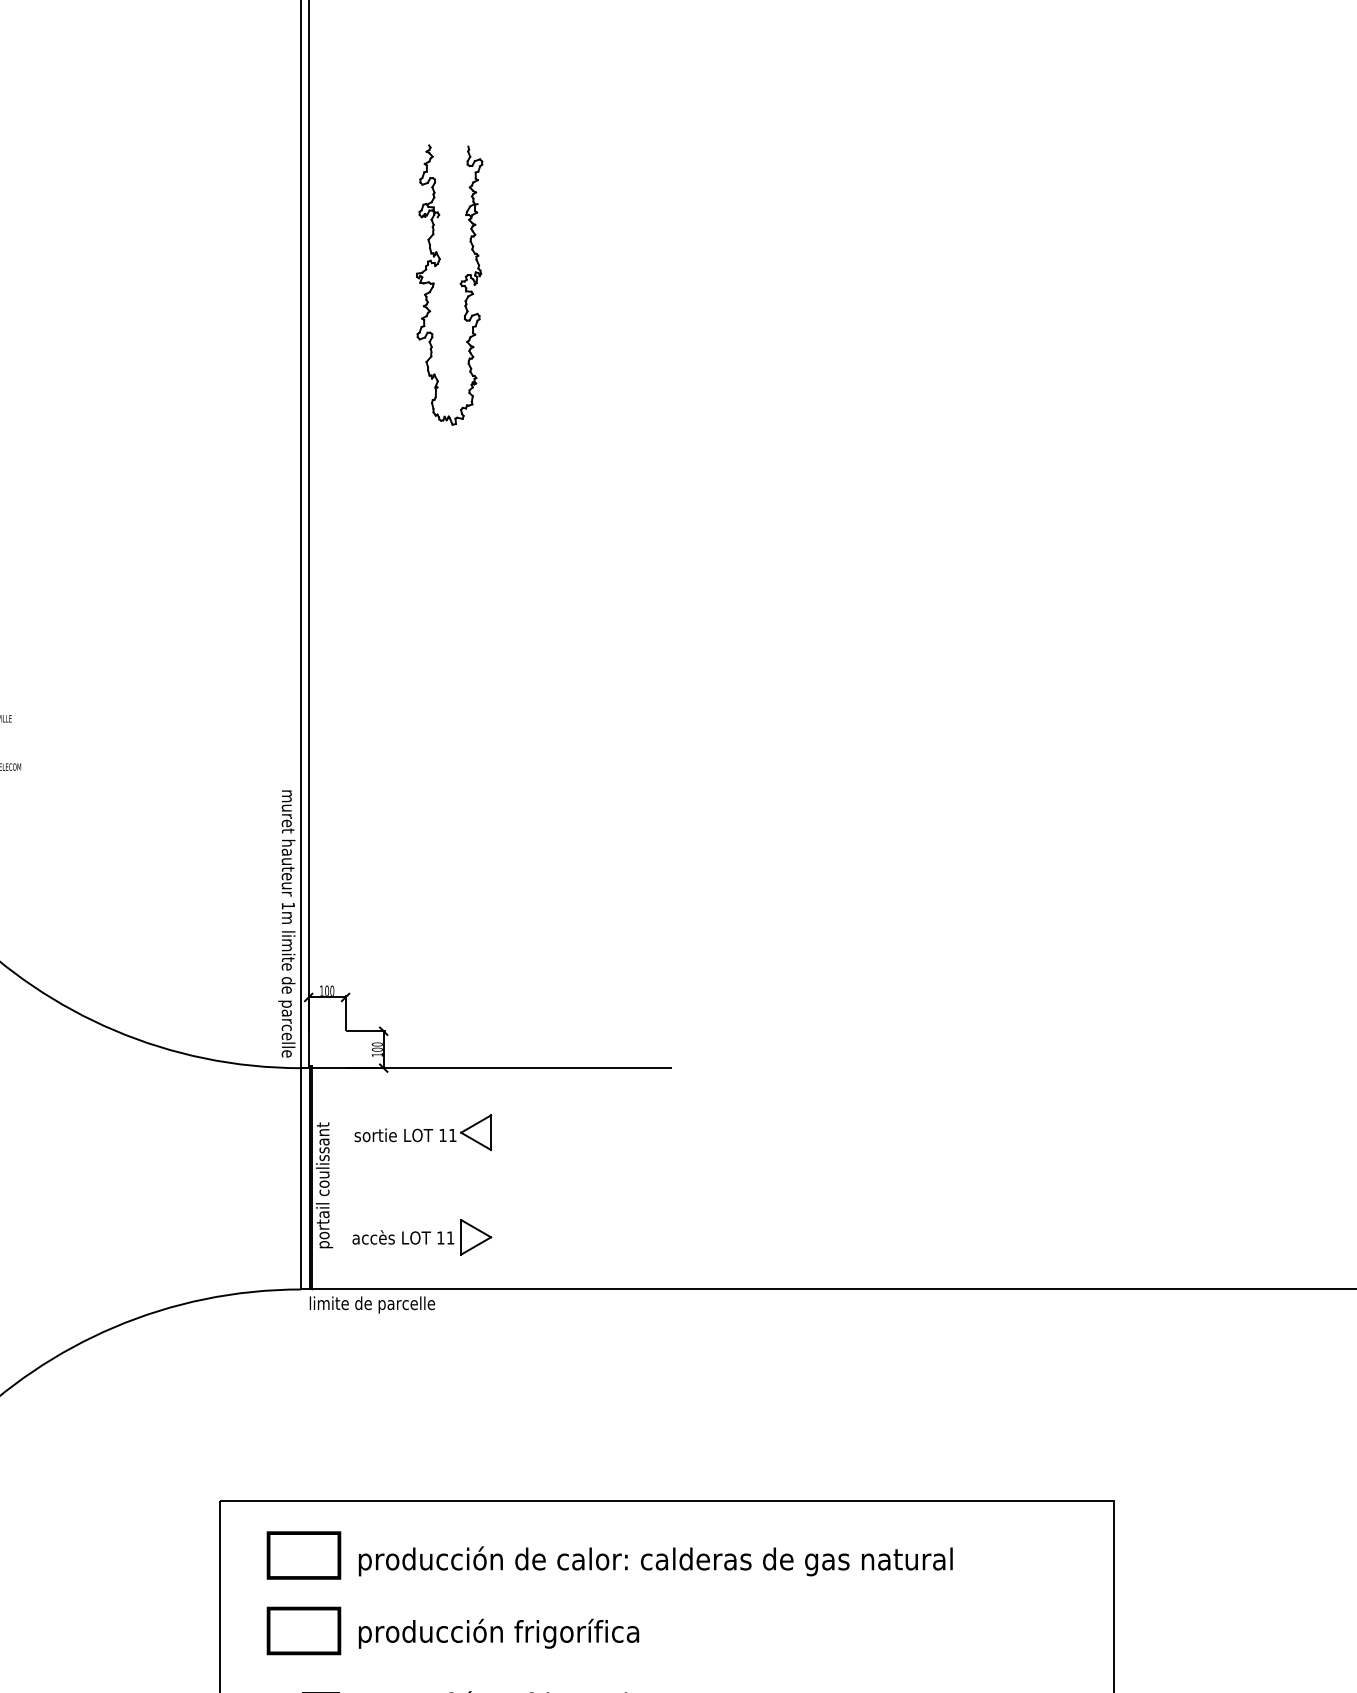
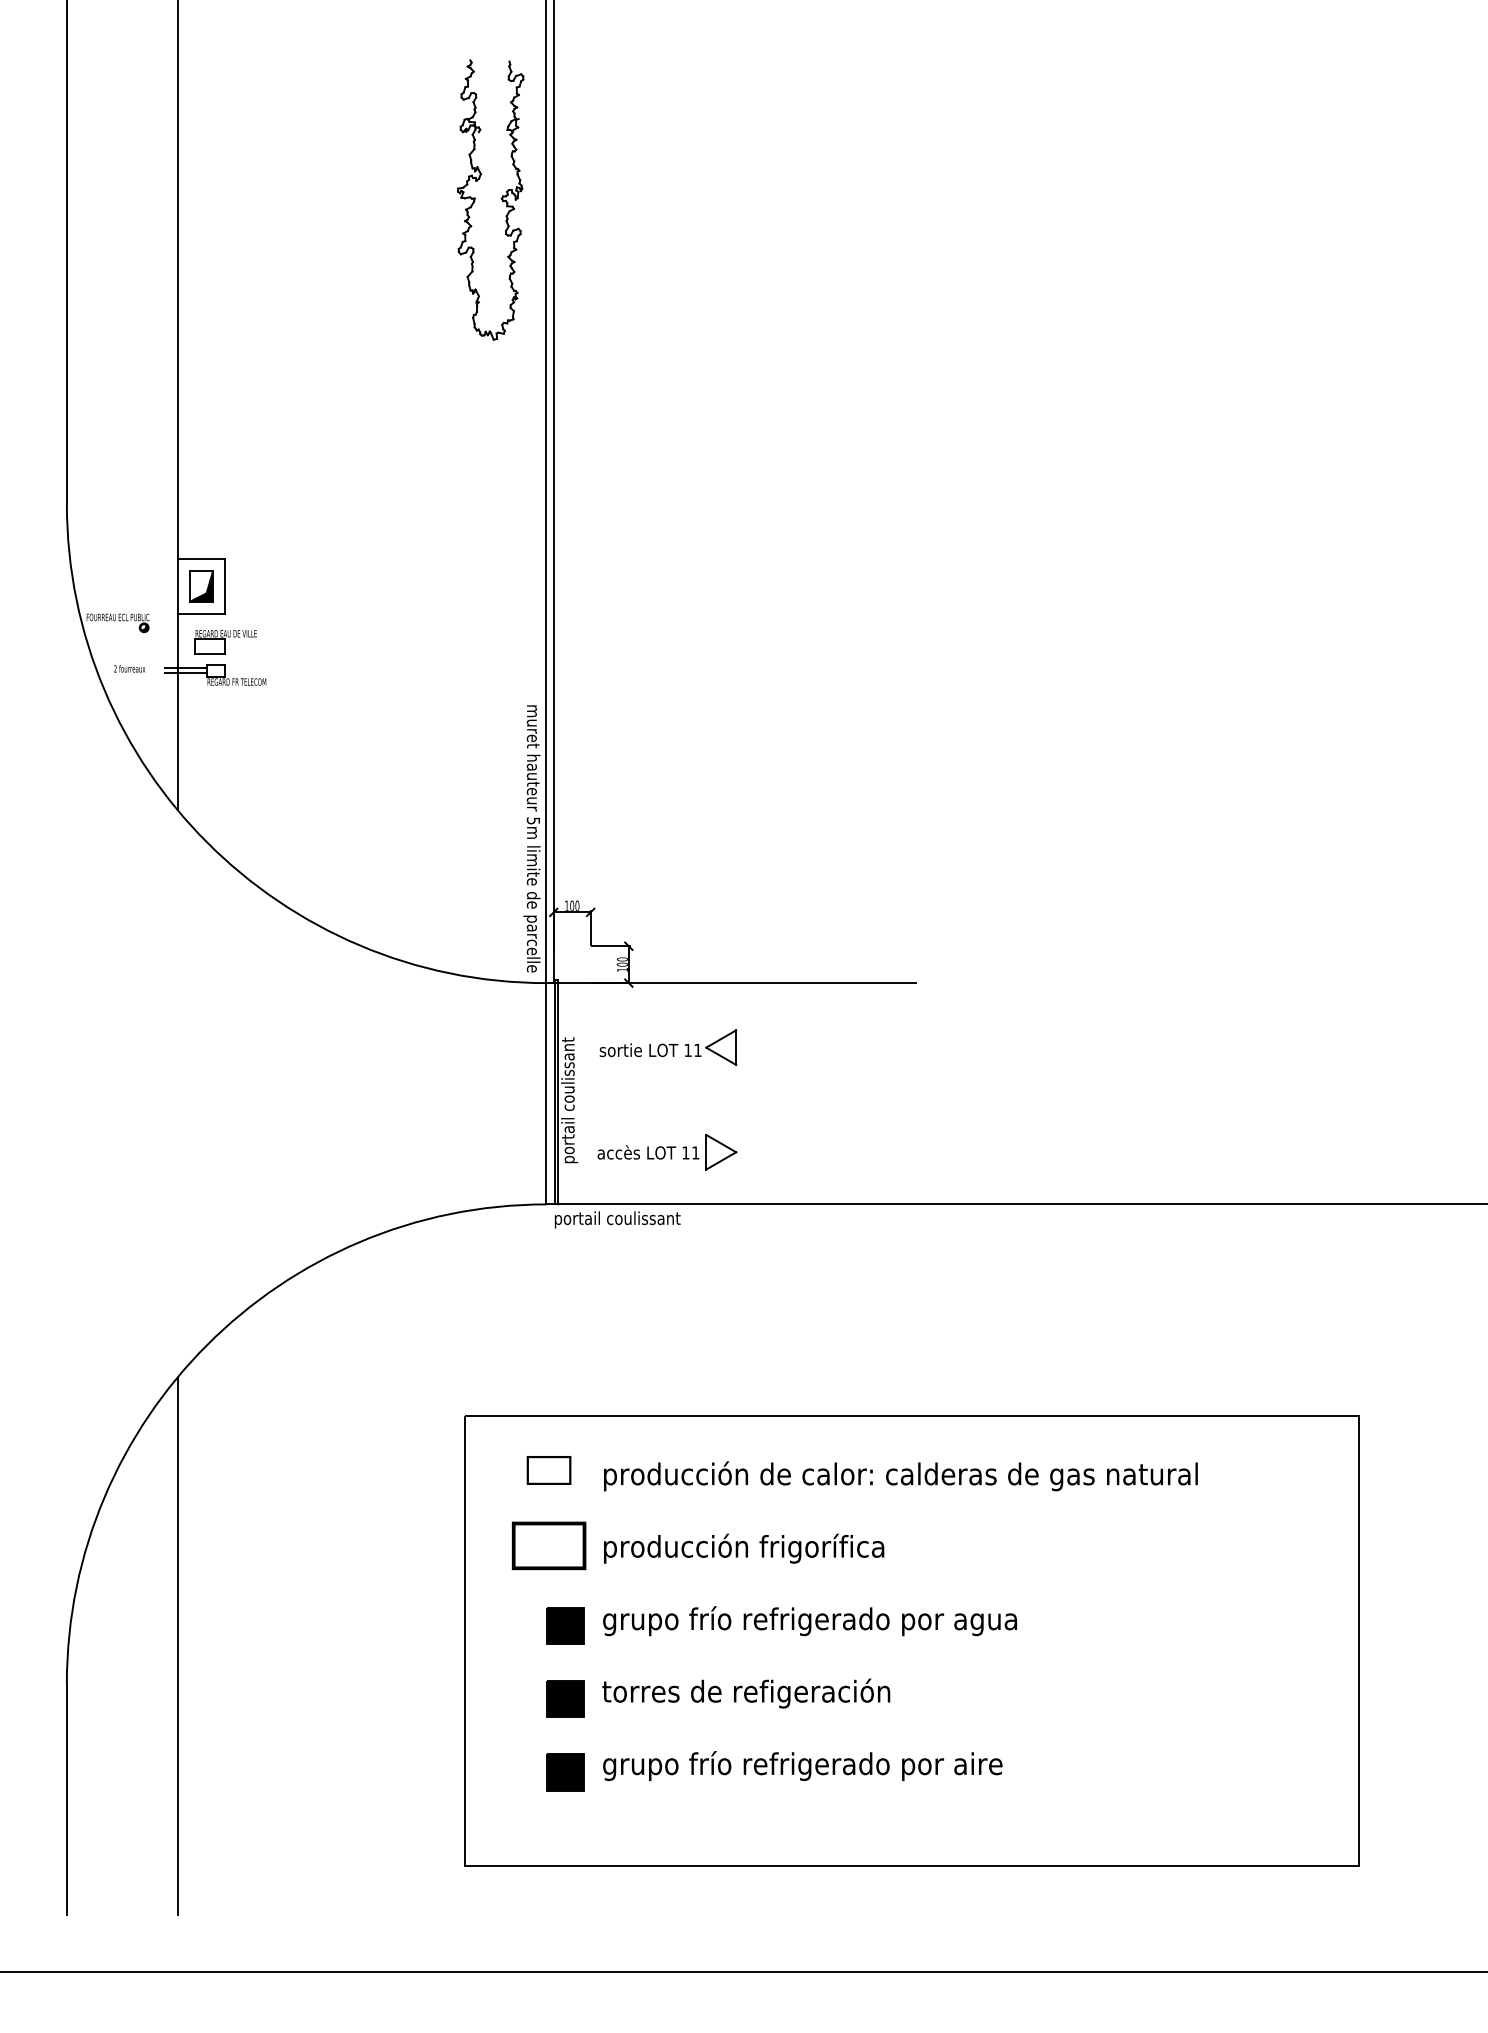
part: (459, 283) -> (500, 198), moved
text: (287, 905) -> (532, 820), 1m -> 5m
text: (372, 1304) -> (617, 1219), limite de parcelle -> portail coulissant
part: (303, 1555) -> (548, 1470), size x0.6

